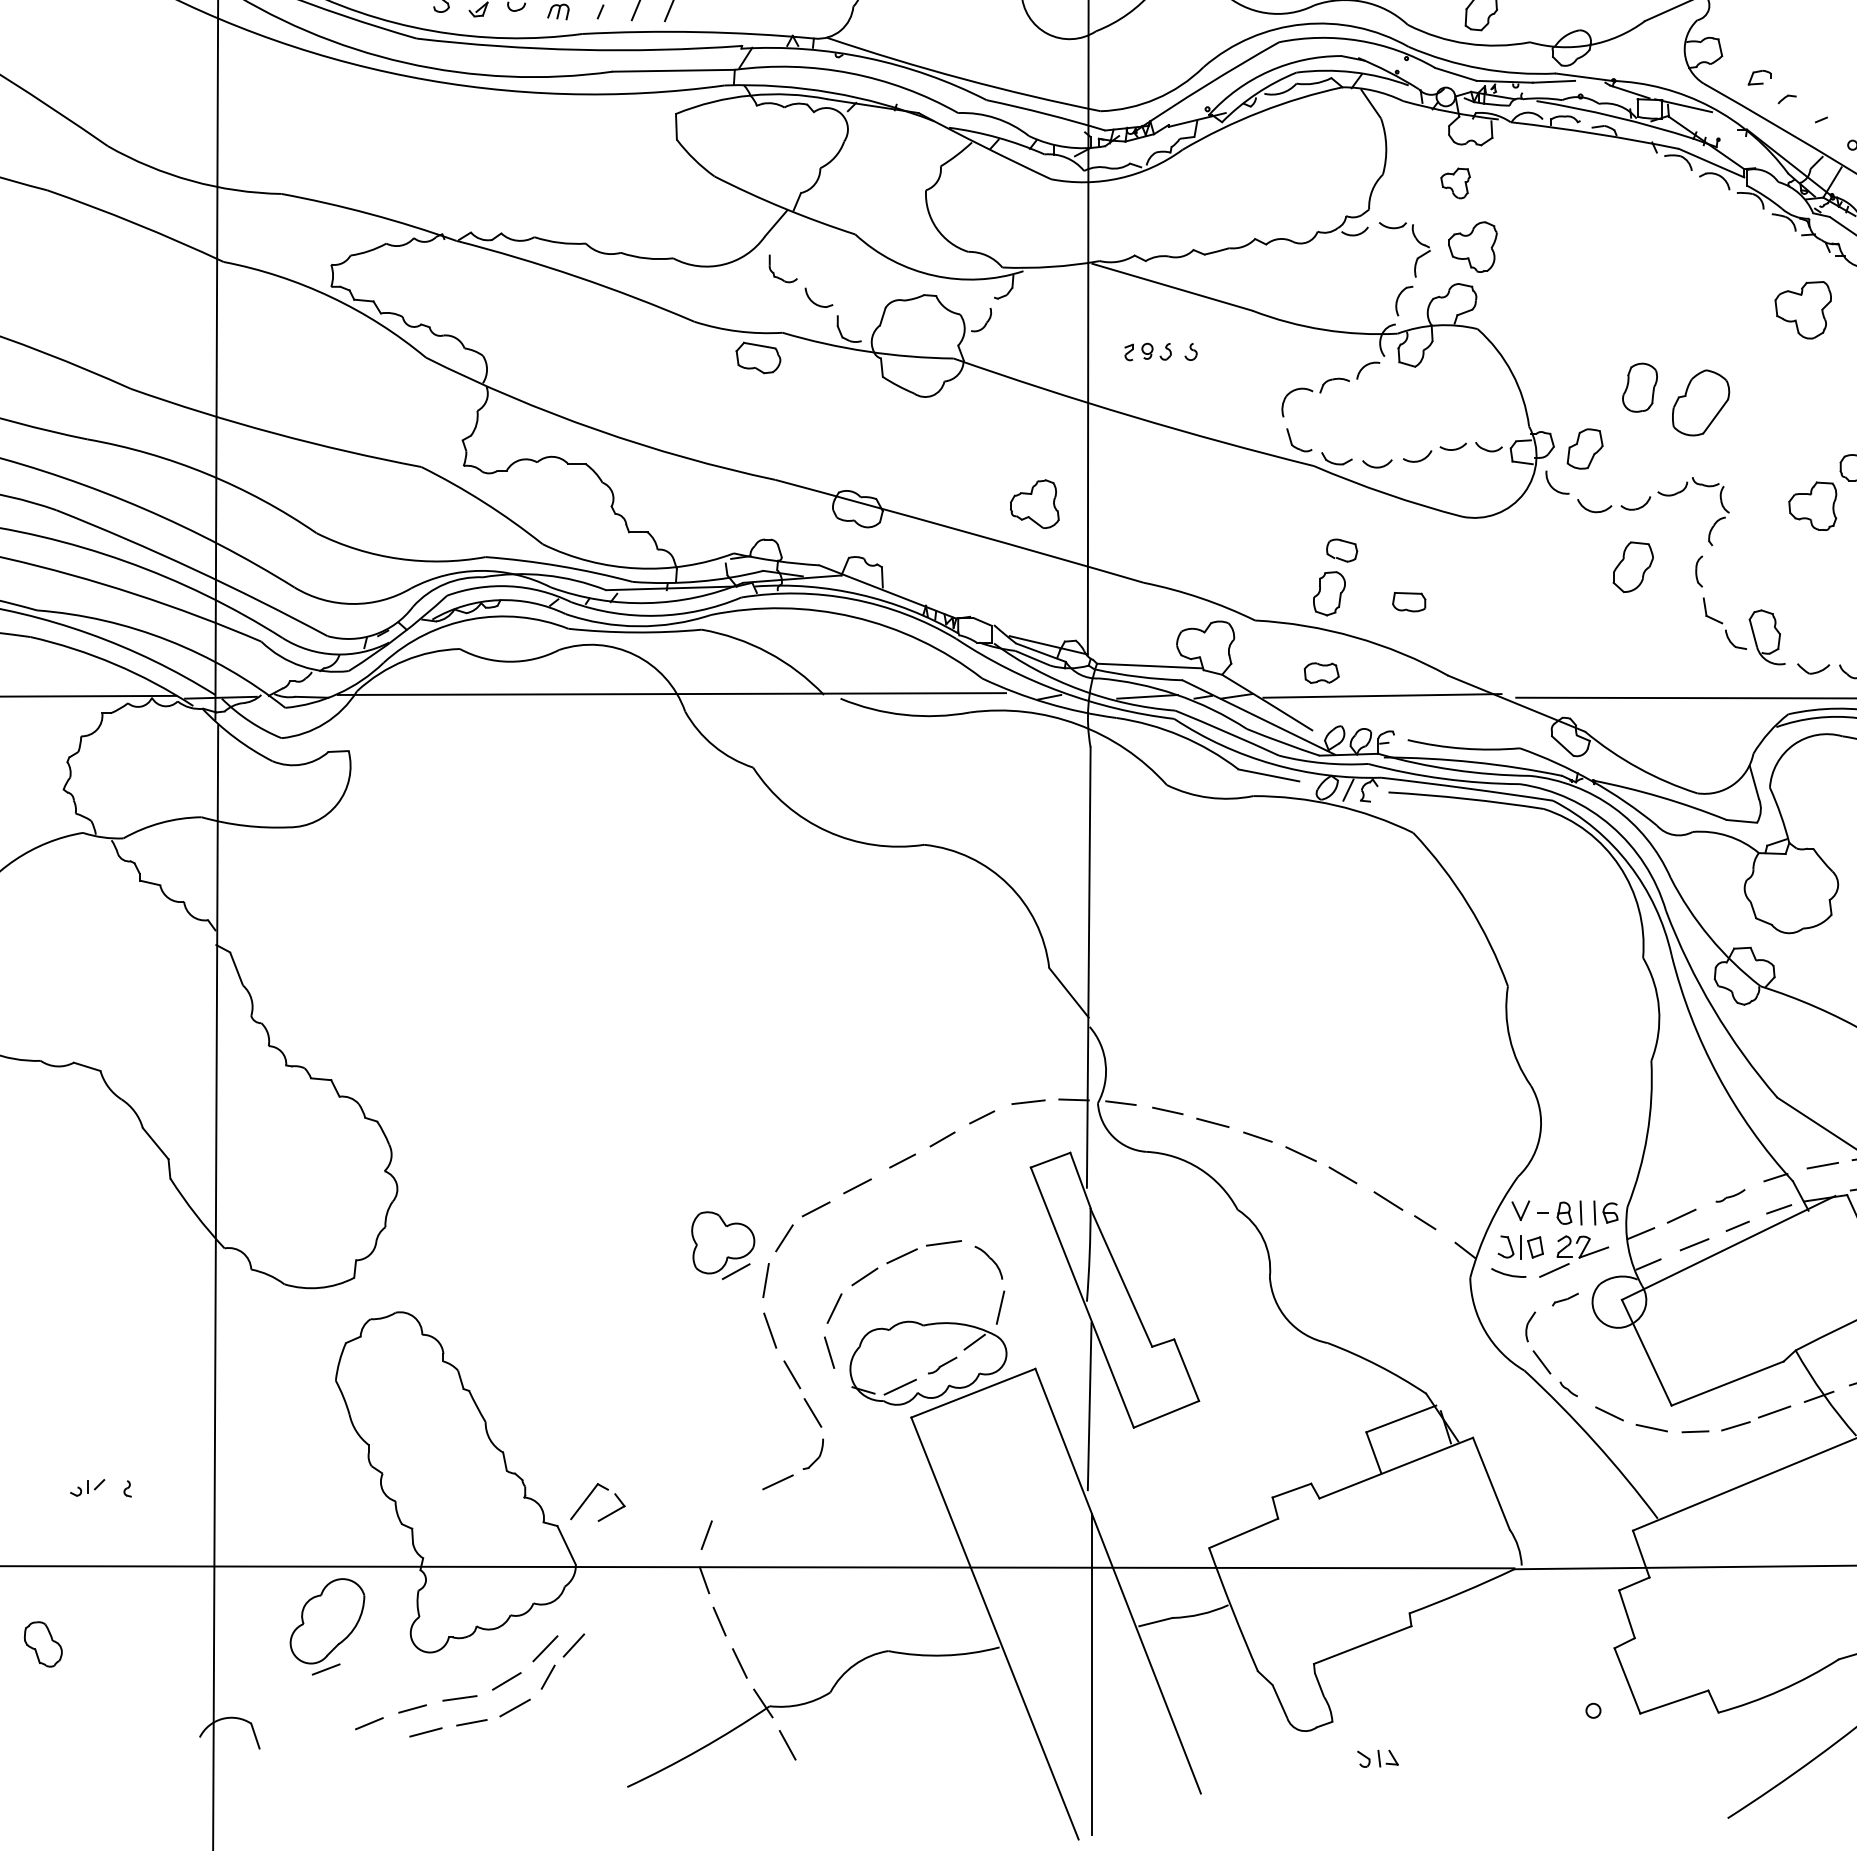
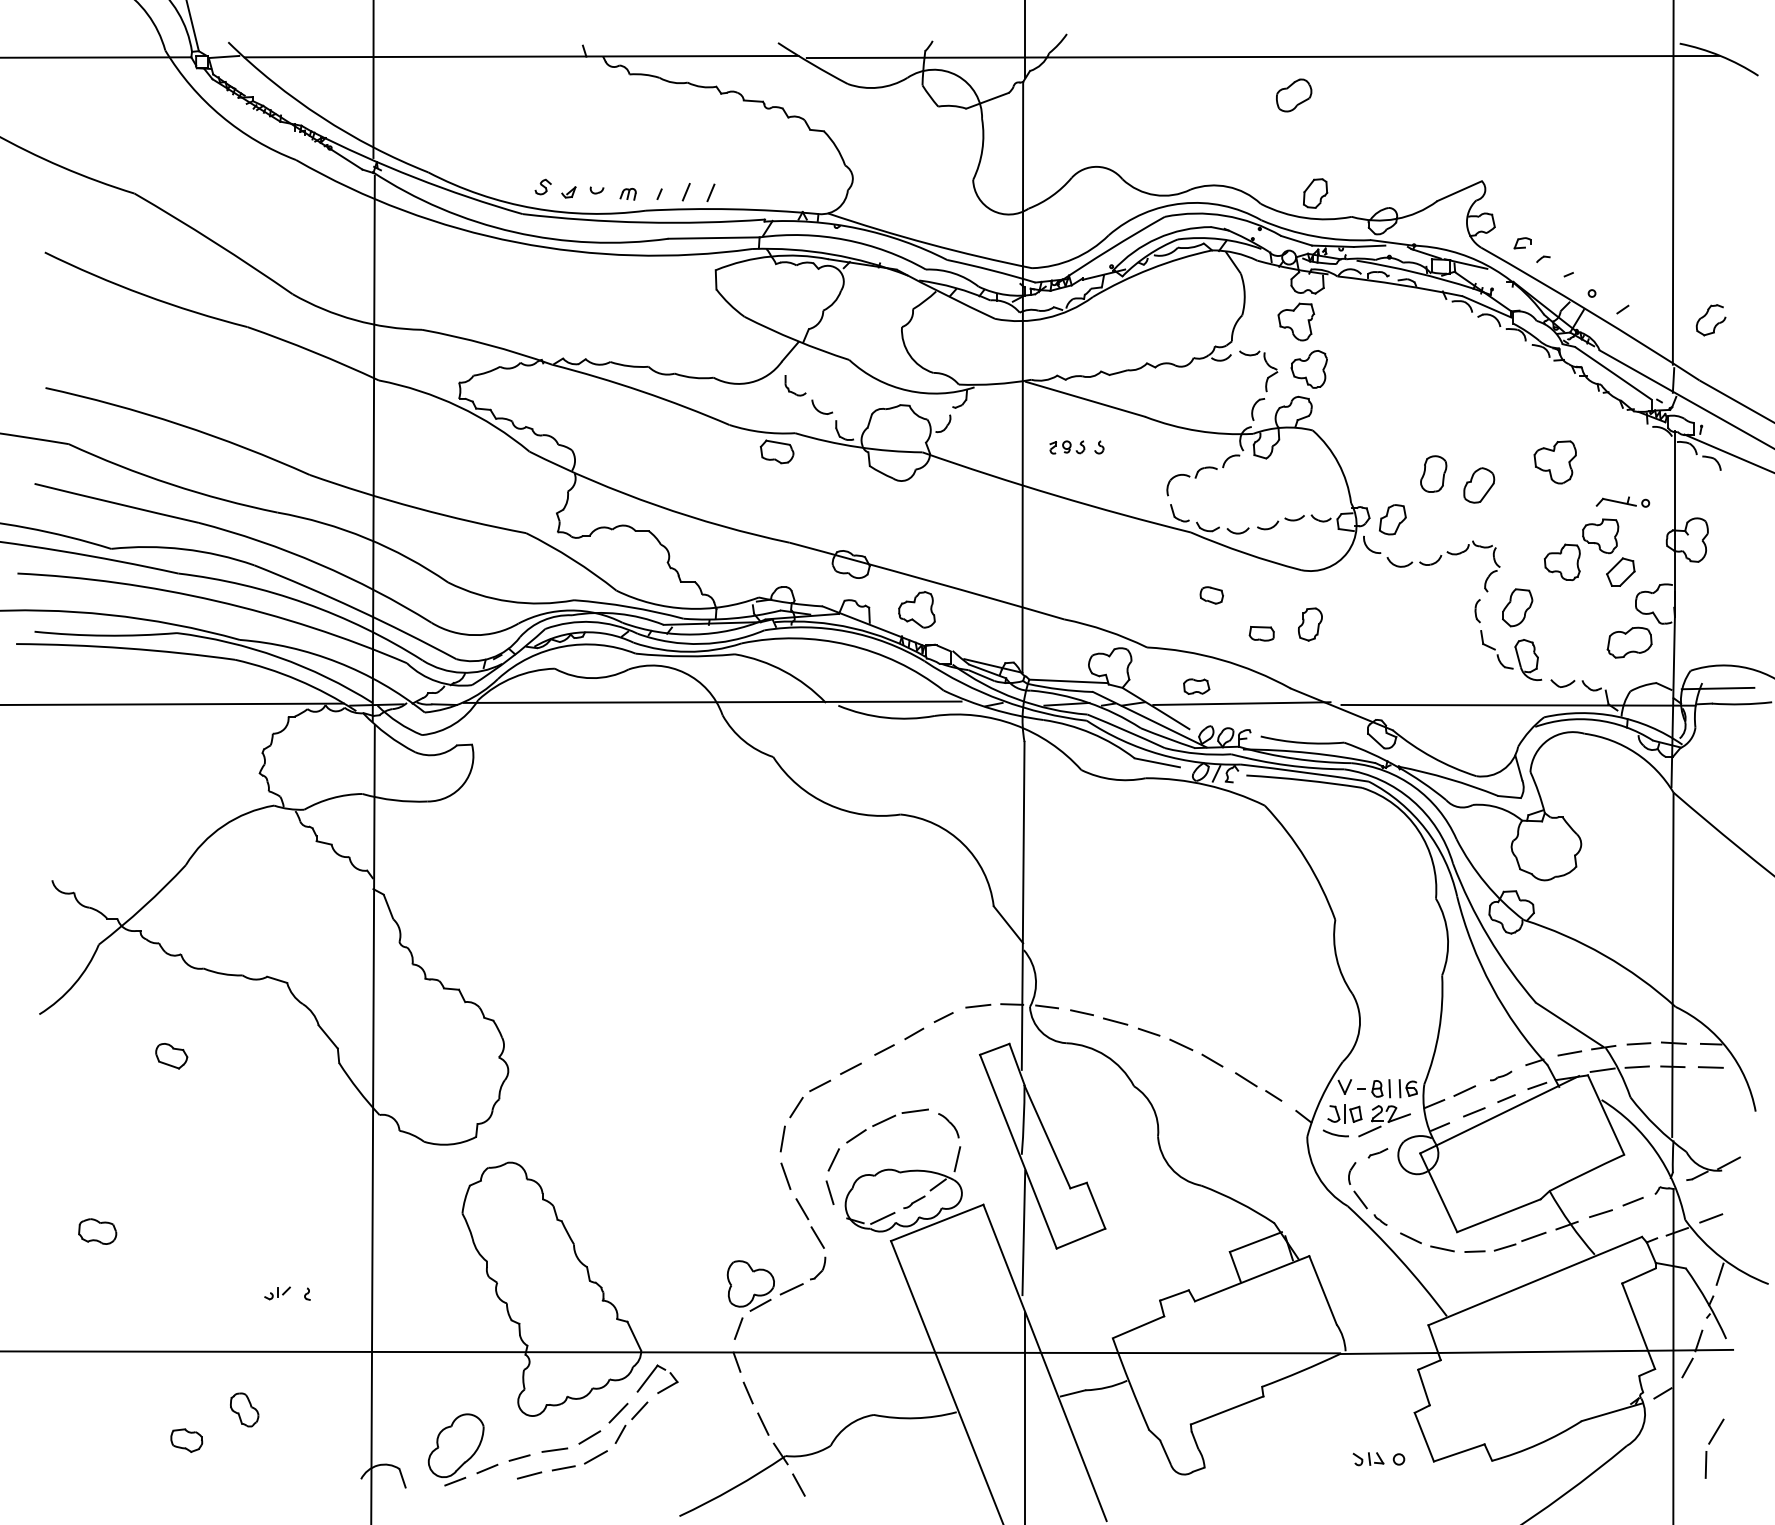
part: (1455, 182) -> (1296, 321), size x1.67
part: (1802, 310) -> (1554, 462), moved
part: (1701, 403) -> (1479, 485), size x0.71
part: (1034, 503) -> (916, 609), moved
part: (1633, 566) -> (1517, 607), moved
part: (1329, 593) -> (1310, 624), moved
part: (722, 1244) -> (750, 1285), moved
part: (589, 1497) -> (651, 1375), moved
part: (326, 1626) -> (455, 1449), moved
part: (1377, 1759) -> (1368, 1459), moved

